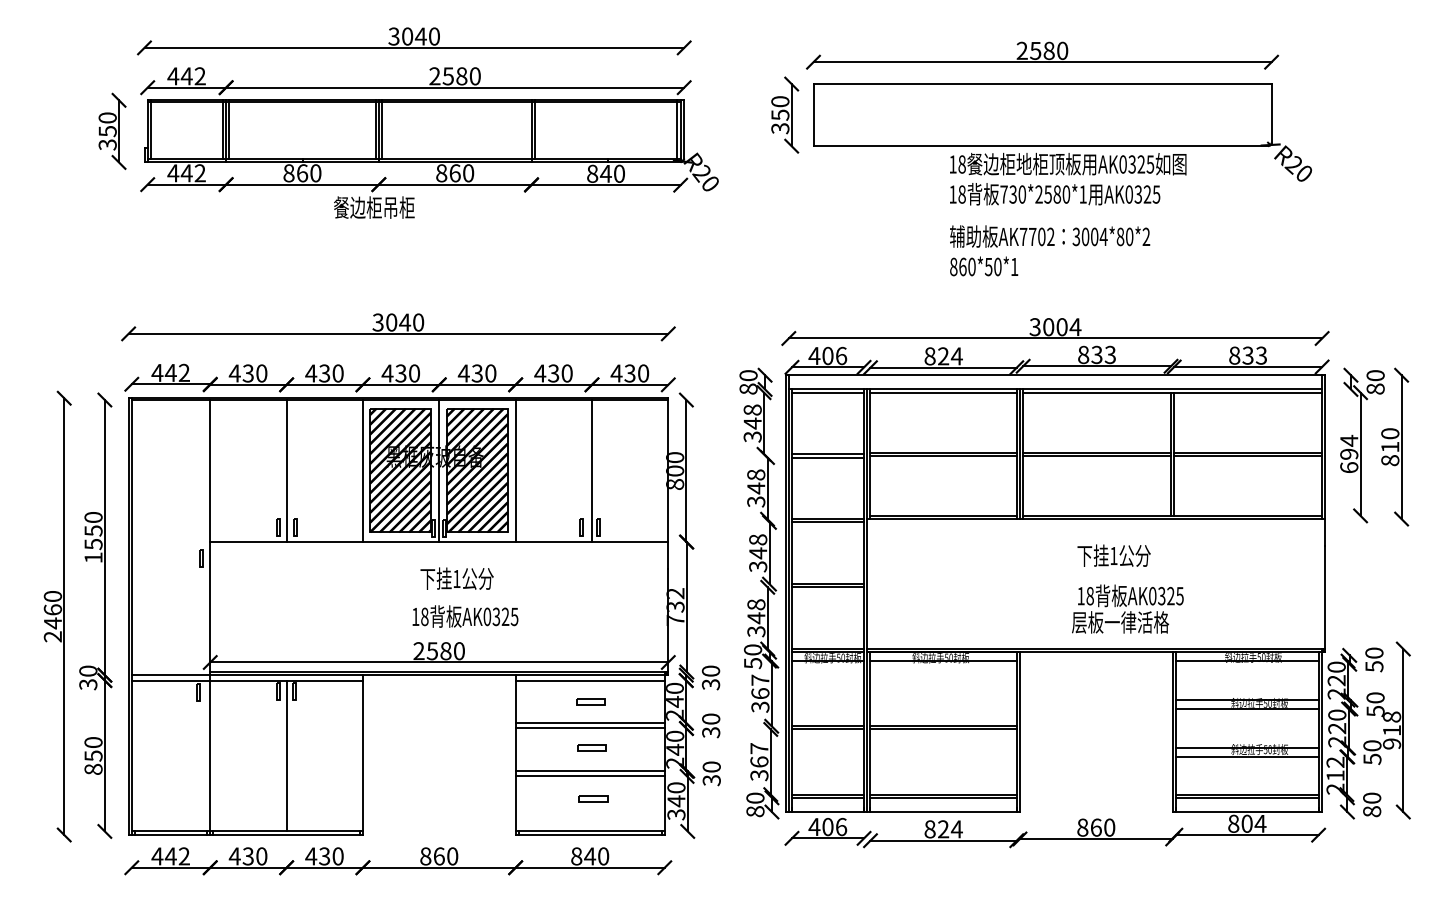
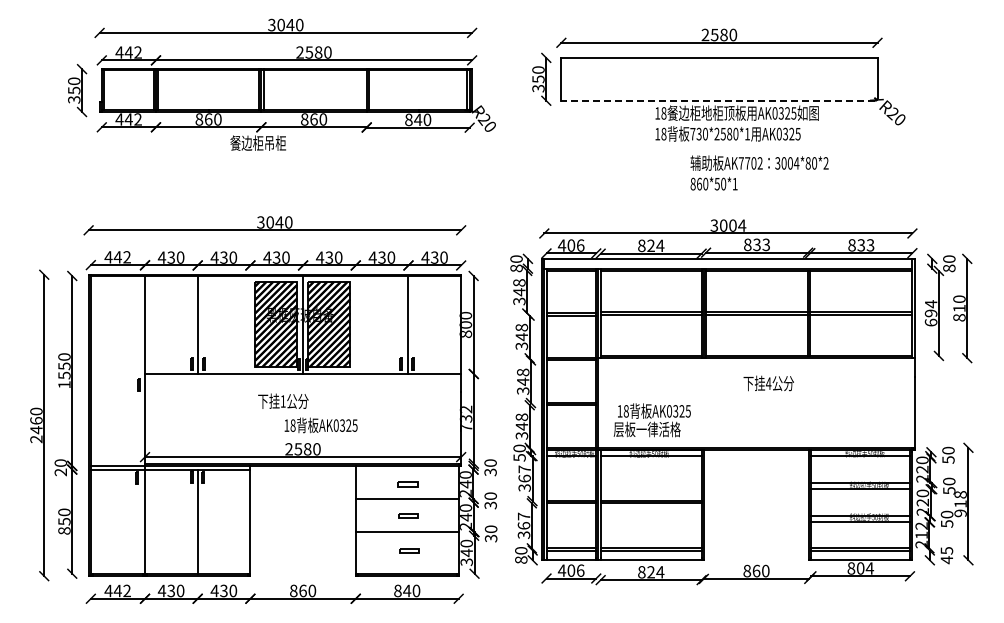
line: (1041, 145) -> (718, 100), solid -> dashed
text: (1049, 250) -> (759, 172), moved
line: (363, 470) -> (250, 324), removed
line: (515, 470) -> (355, 324), removed
text: (1113, 555) -> (768, 383), 1 -> 4
text: (457, 577) -> (283, 400), moved
text: (1126, 609) -> (651, 420), moved
line: (589, 680) -> (406, 469), removed
text: (89, 684) -> (61, 472), 30 -> 20
line: (589, 728) -> (406, 502), removed
line: (589, 776) -> (406, 535), removed
text: (1371, 805) -> (946, 555), 80 -> 45

